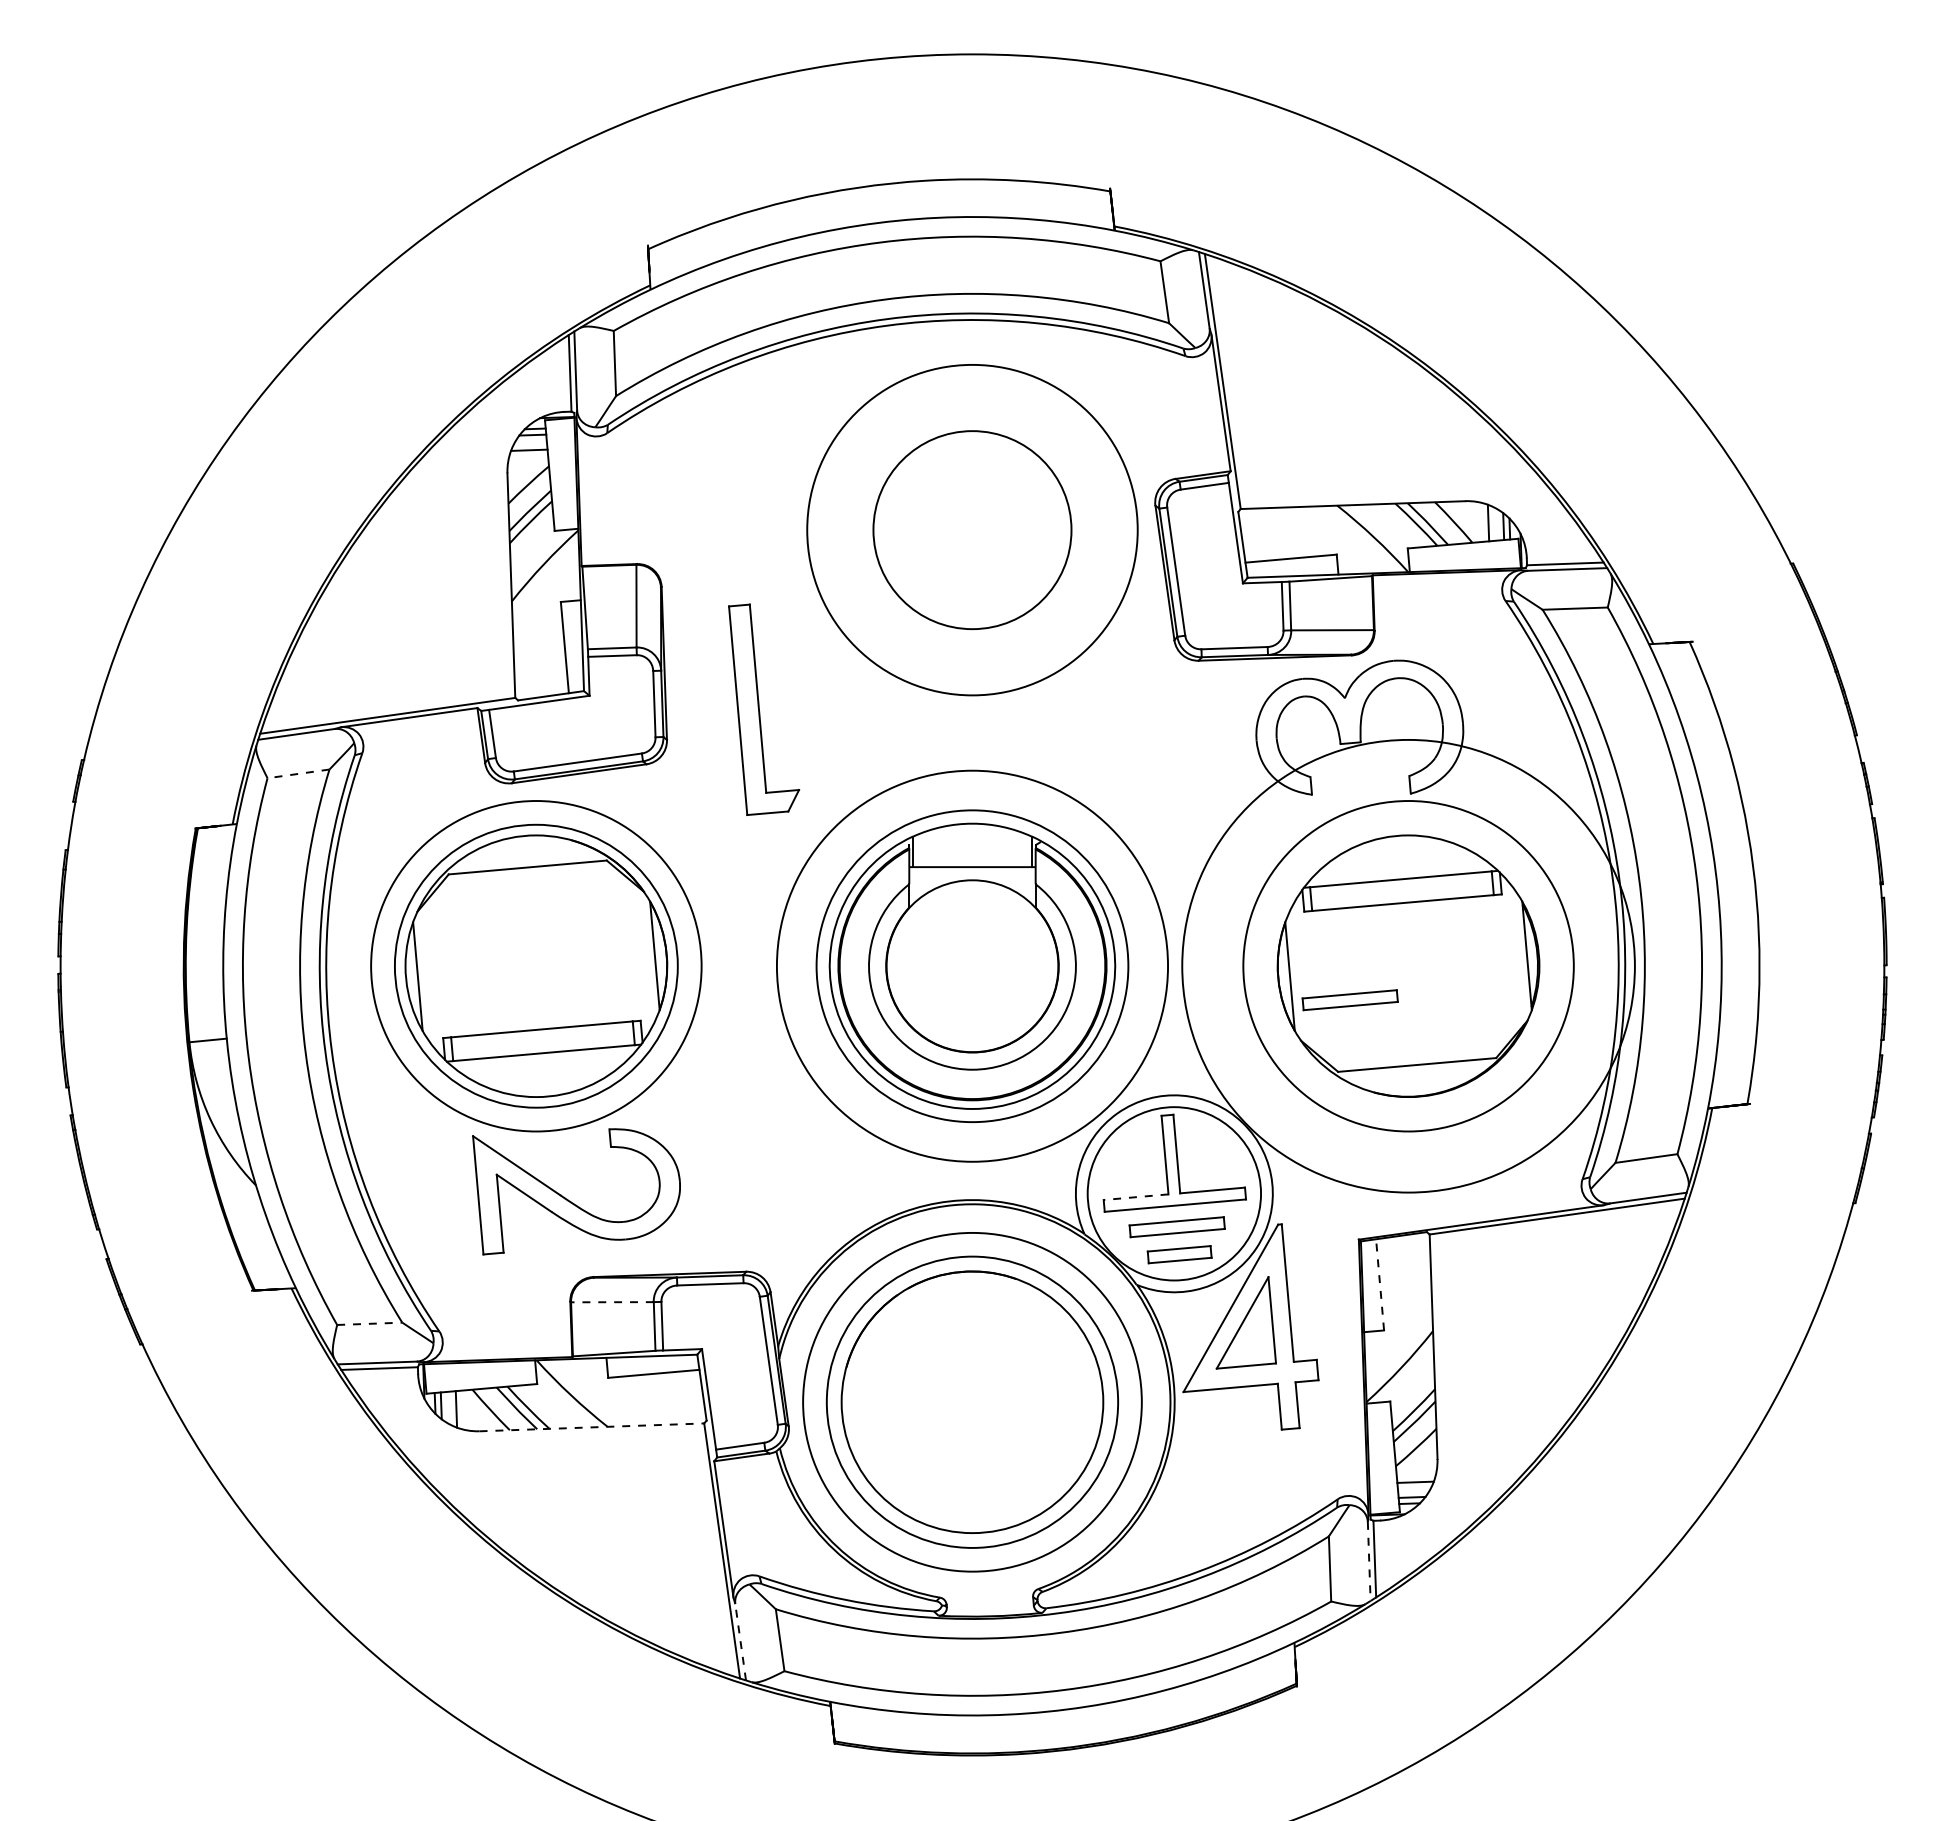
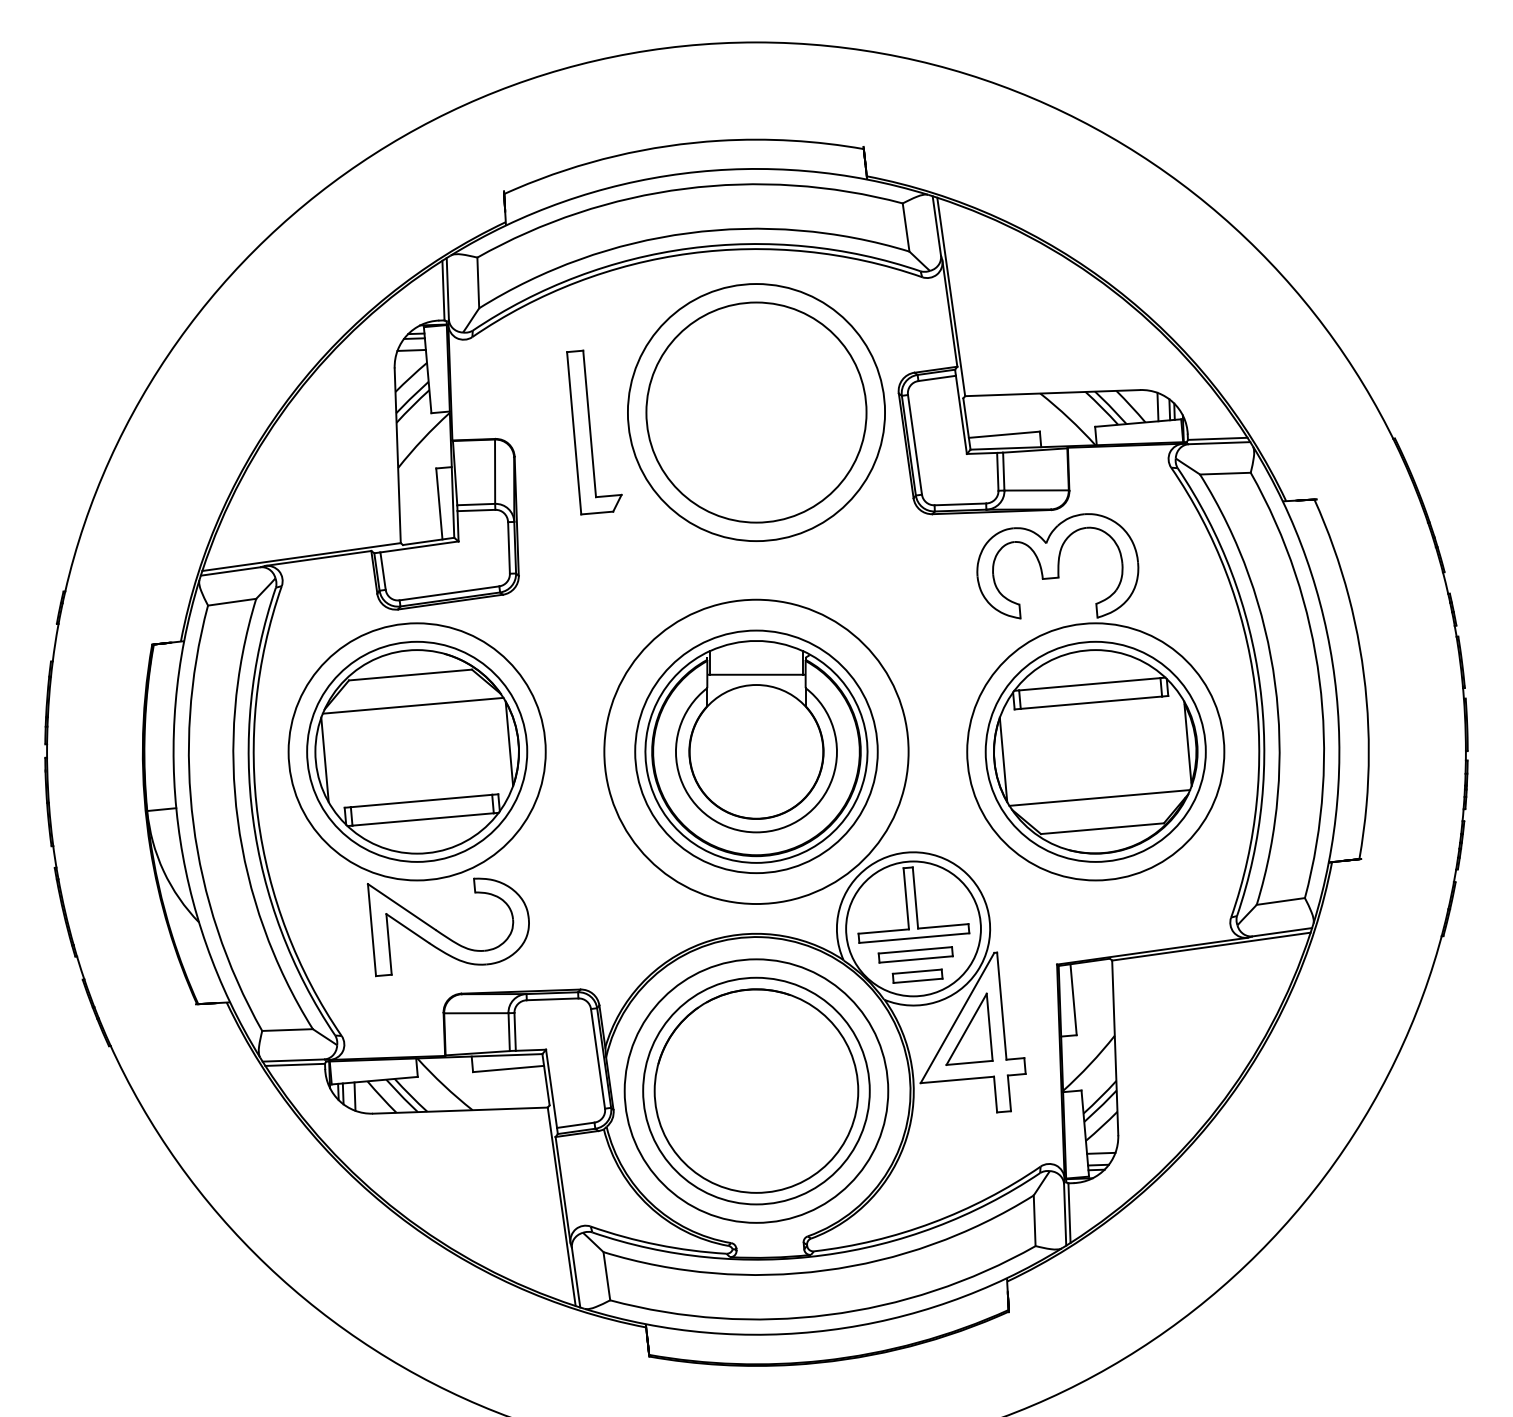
circle: (972, 529) -> (756, 412), size x1.43
part: (764, 709) -> (594, 432), moved
line: (298, 773) -> (232, 601), dashed -> solid
line: (531, 906) -> (413, 705), added
circle: (1408, 965) -> (1095, 751), size x0.62
part: (1349, 1000) -> (1049, 778), removed
line: (1413, 1025) -> (1099, 797), added
line: (1136, 1197) -> (884, 931), dashed -> solid
line: (1380, 1284) -> (1073, 999), dashed -> solid
line: (611, 1302) -> (475, 1013), dashed -> solid
line: (369, 1323) -> (287, 1029), dashed -> solid
line: (592, 1427) -> (460, 1110), dashed -> solid
line: (1369, 1561) -> (1065, 1214), dashed -> solid
line: (740, 1642) -> (576, 1277), dashed -> solid

